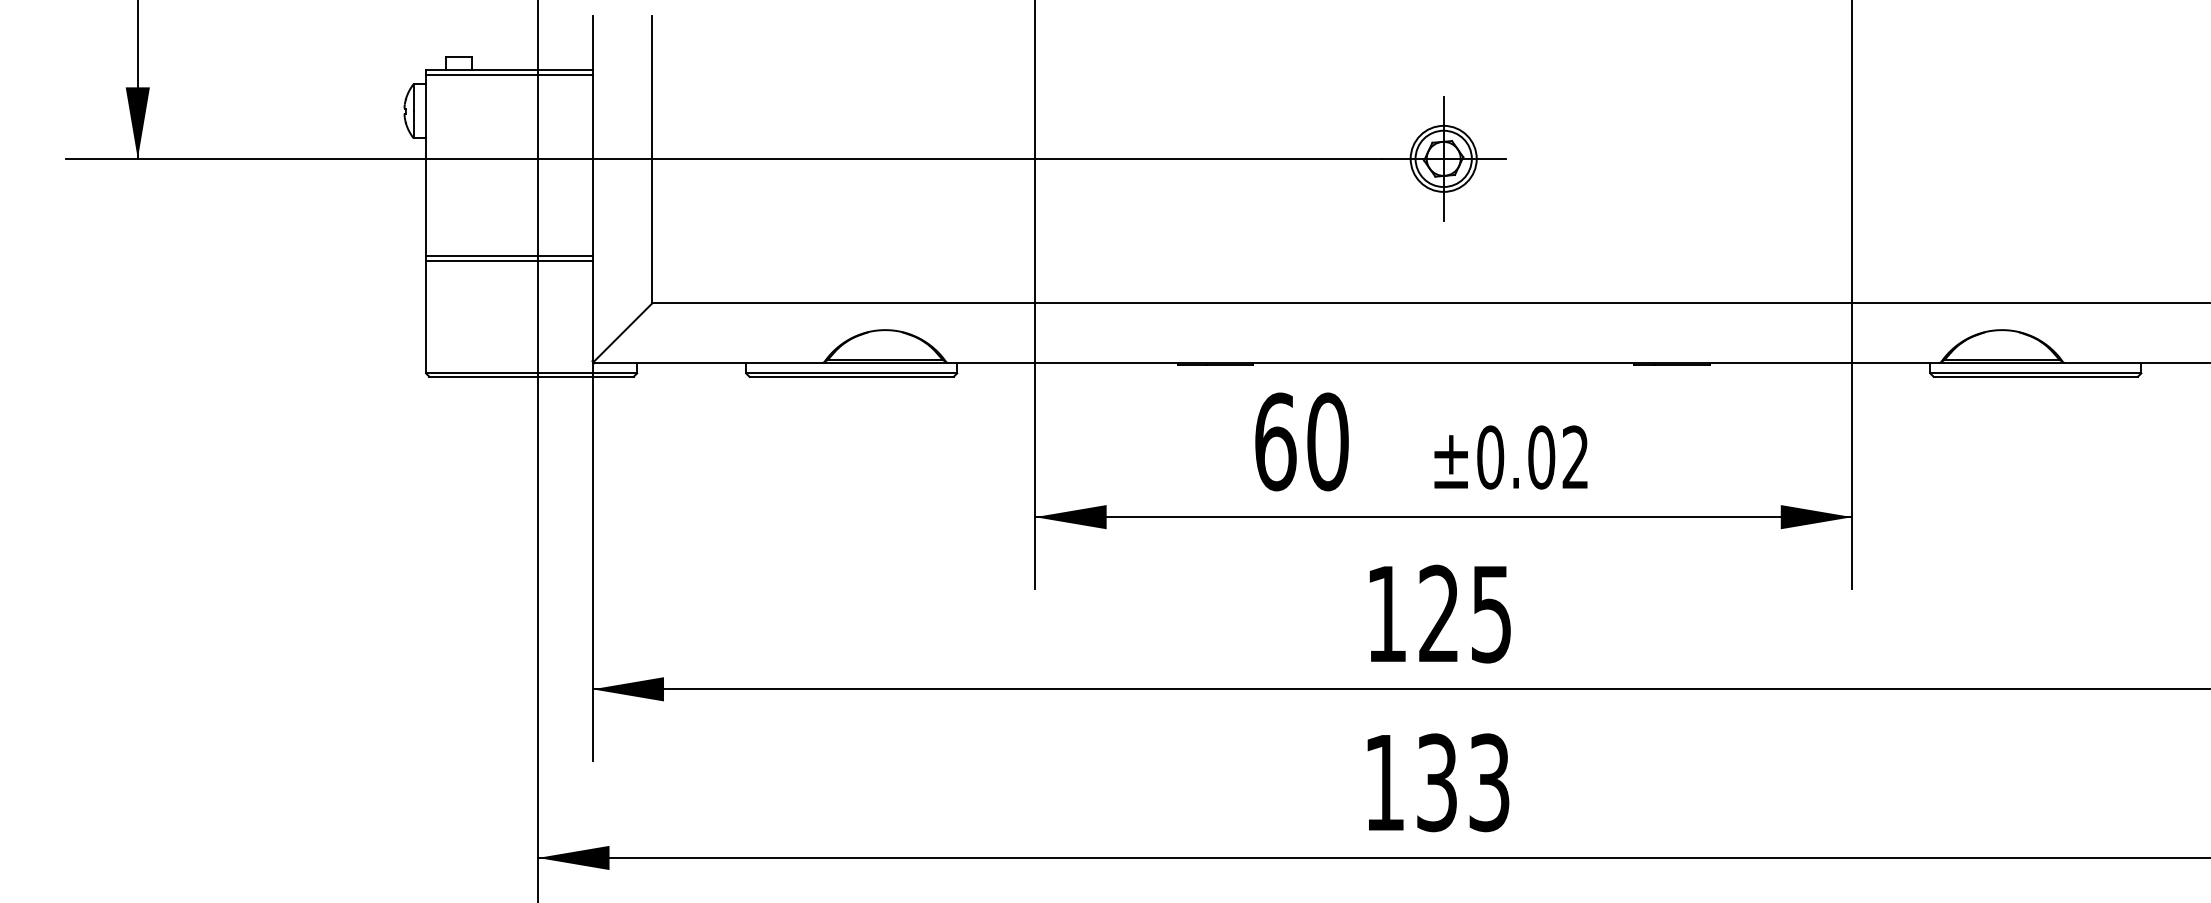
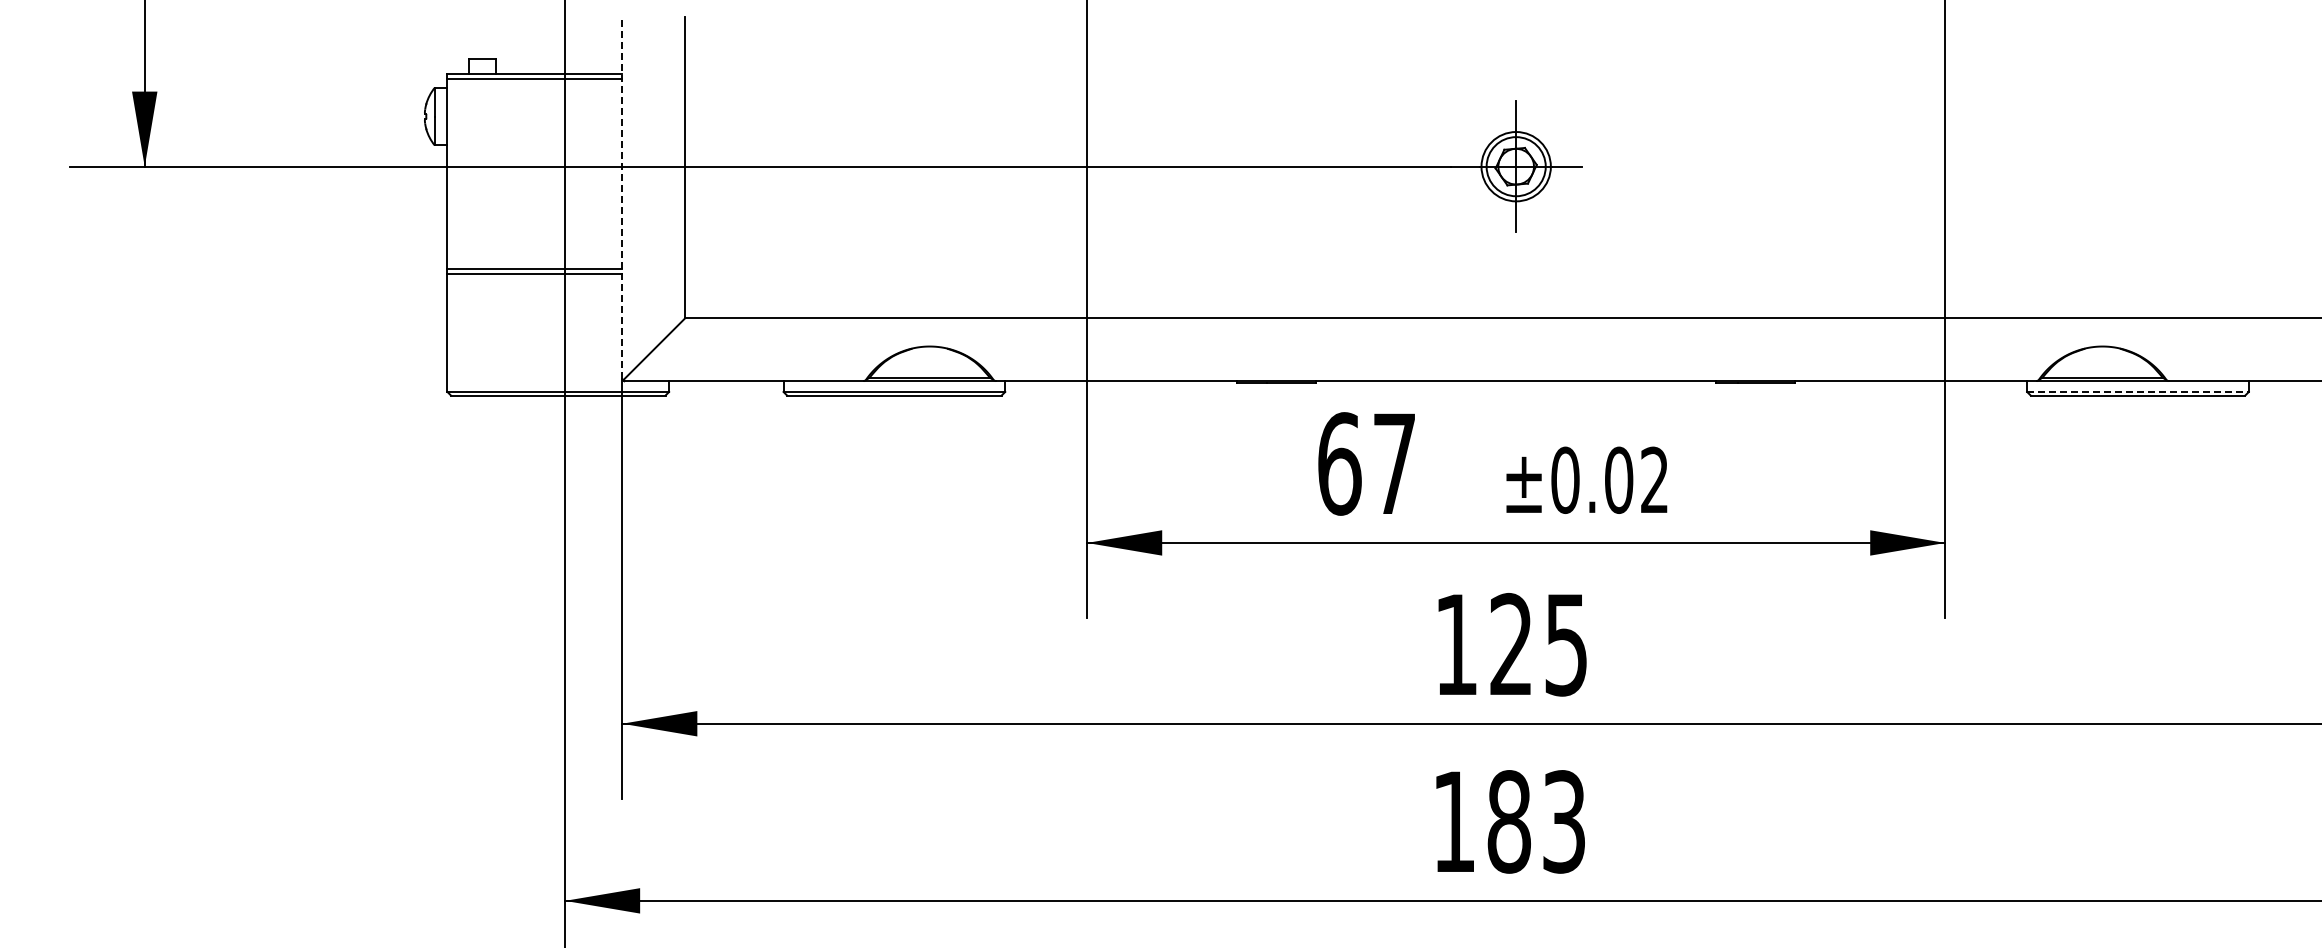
line: (592, 188) -> (622, 197), solid -> dashed
line: (2035, 372) -> (2137, 391), solid -> dashed
text: (1327, 441) -> (1394, 463), 60 -> 67
text: (1436, 782) -> (1508, 821), 133 -> 183

